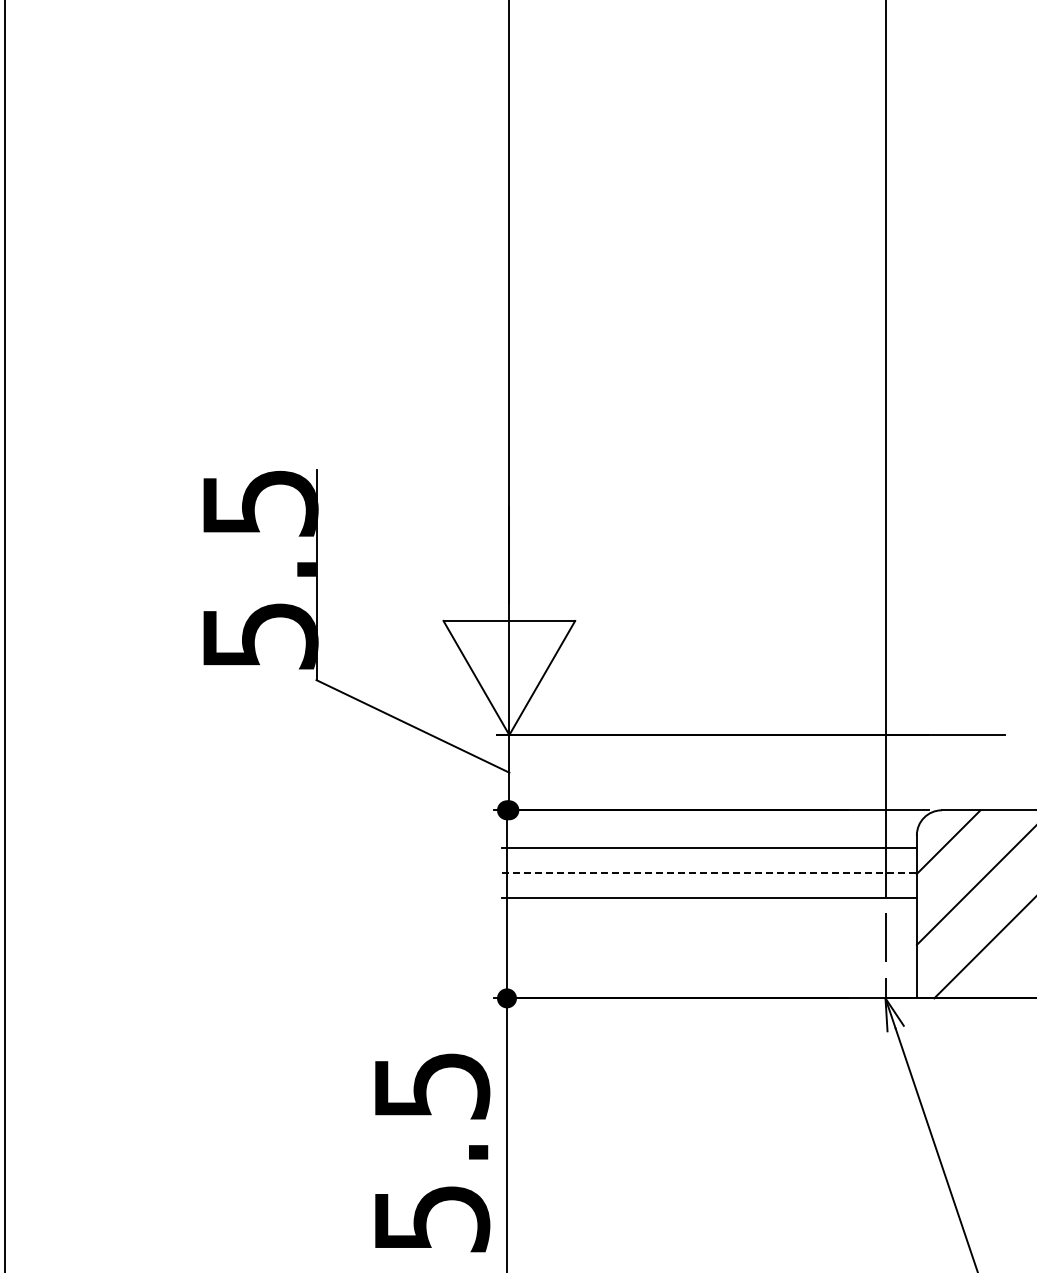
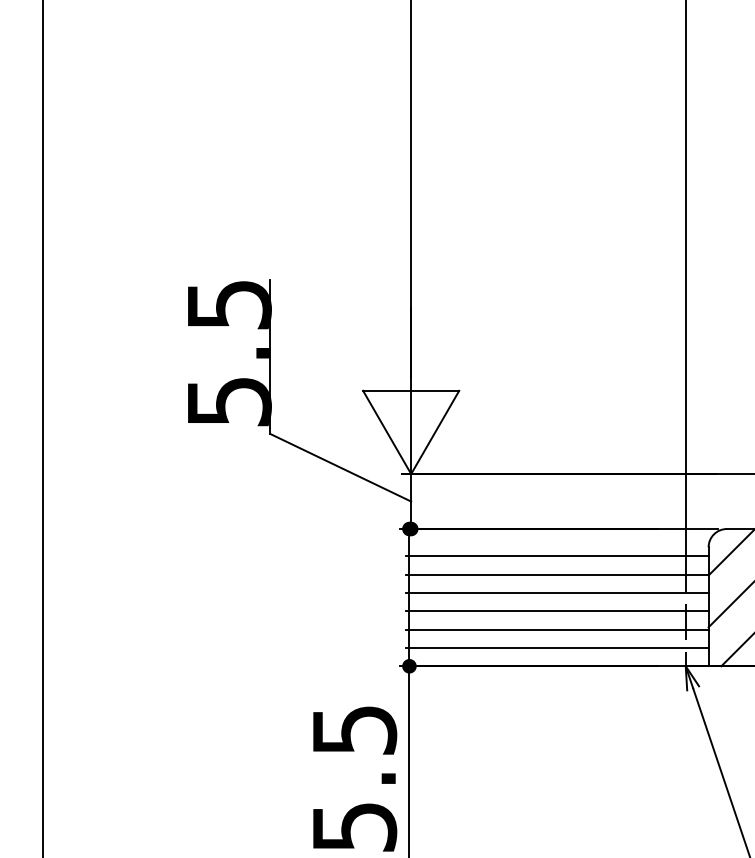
line: (709, 873) -> (557, 575), dashed -> solid
line: (709, 923) -> (557, 611), added
line: (709, 948) -> (557, 629), added
line: (709, 973) -> (557, 648), added

